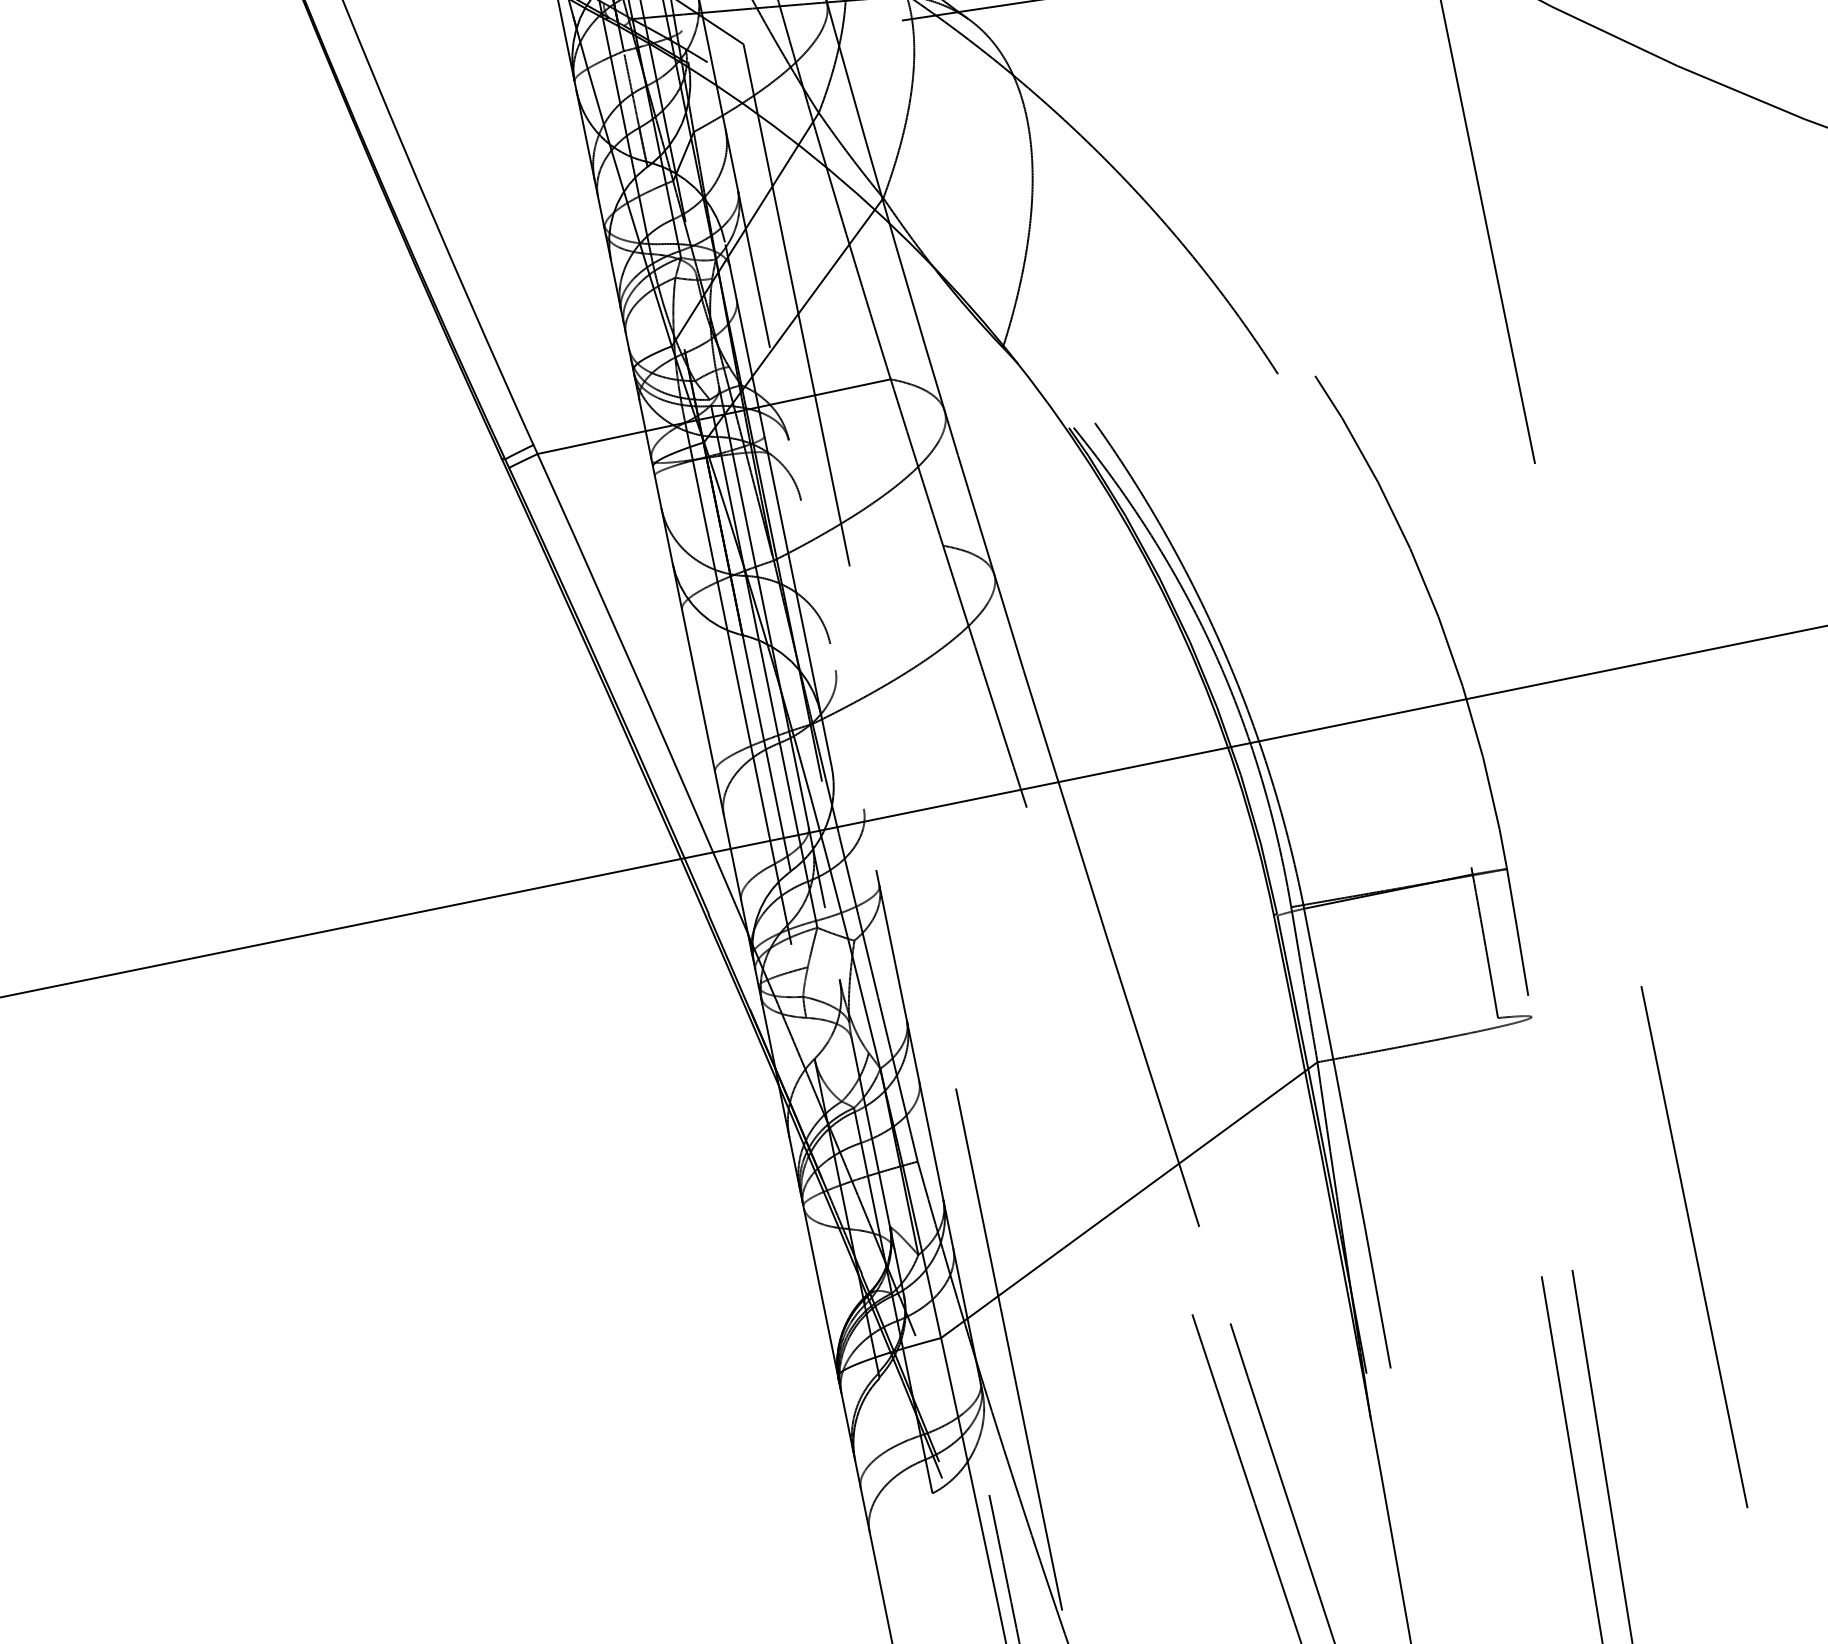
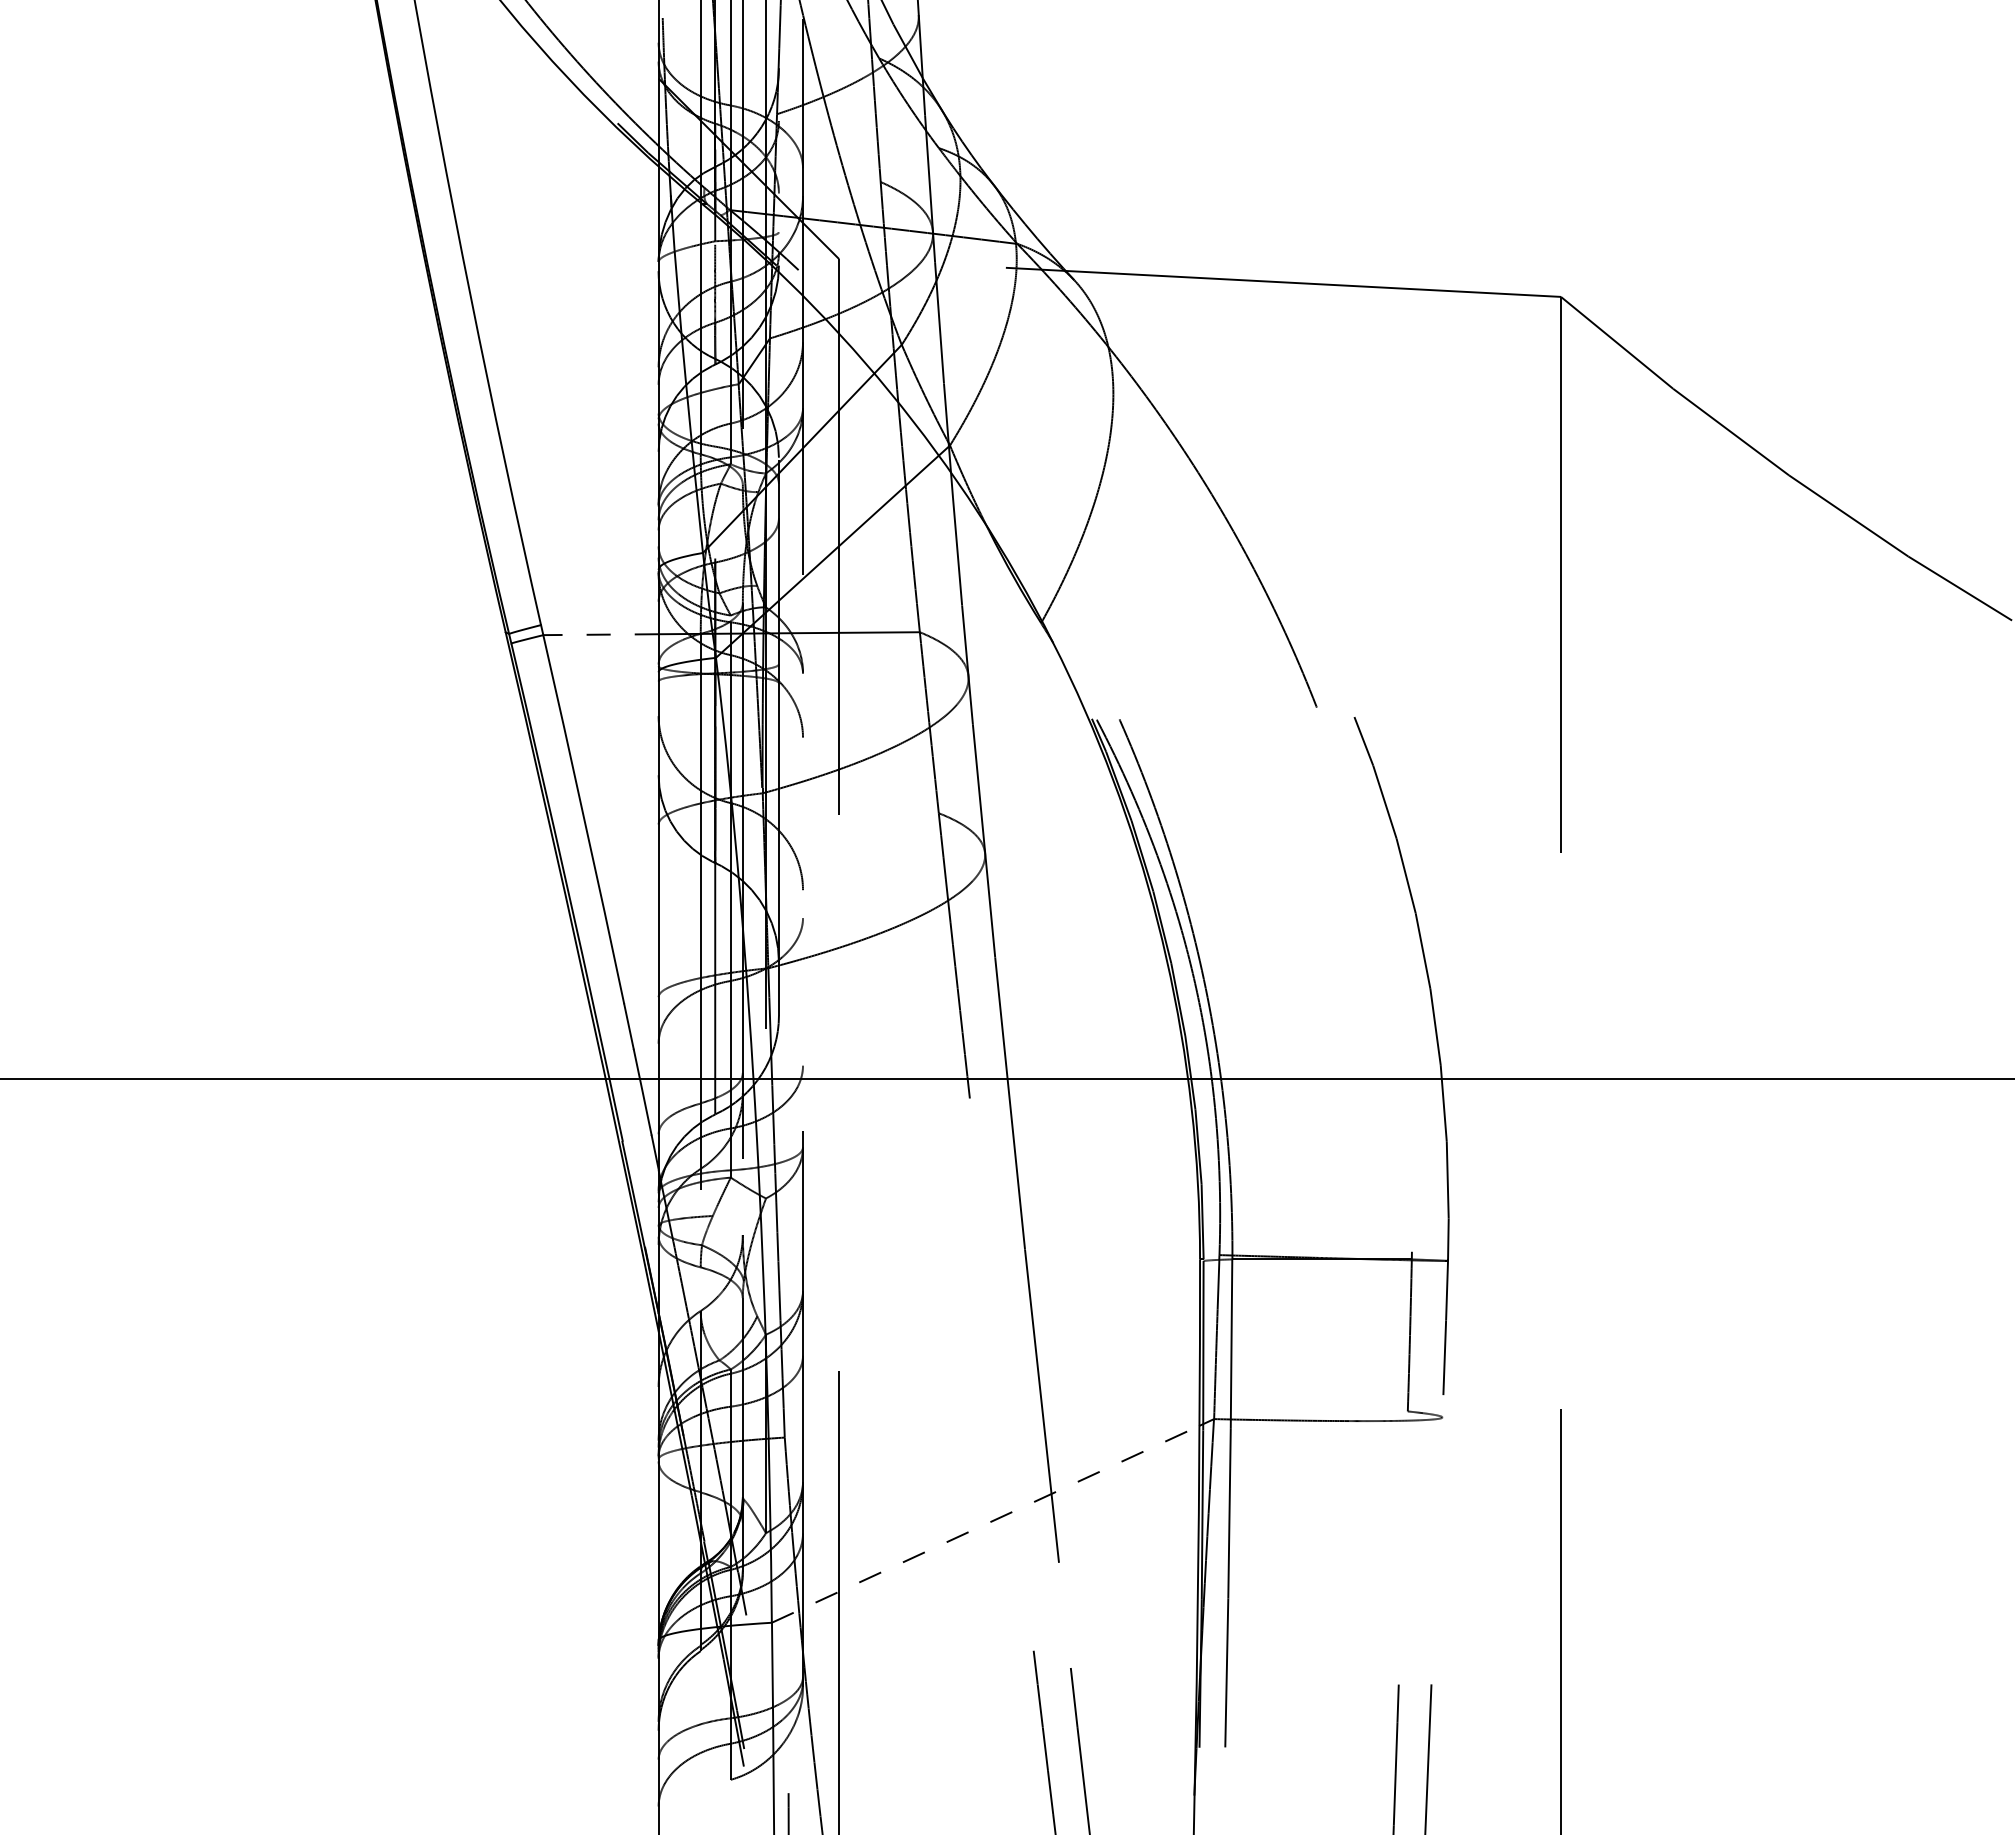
line: (592, 442) -> (601, 634), solid -> dashed
line: (1122, 1204) -> (985, 1524), solid -> dashed

